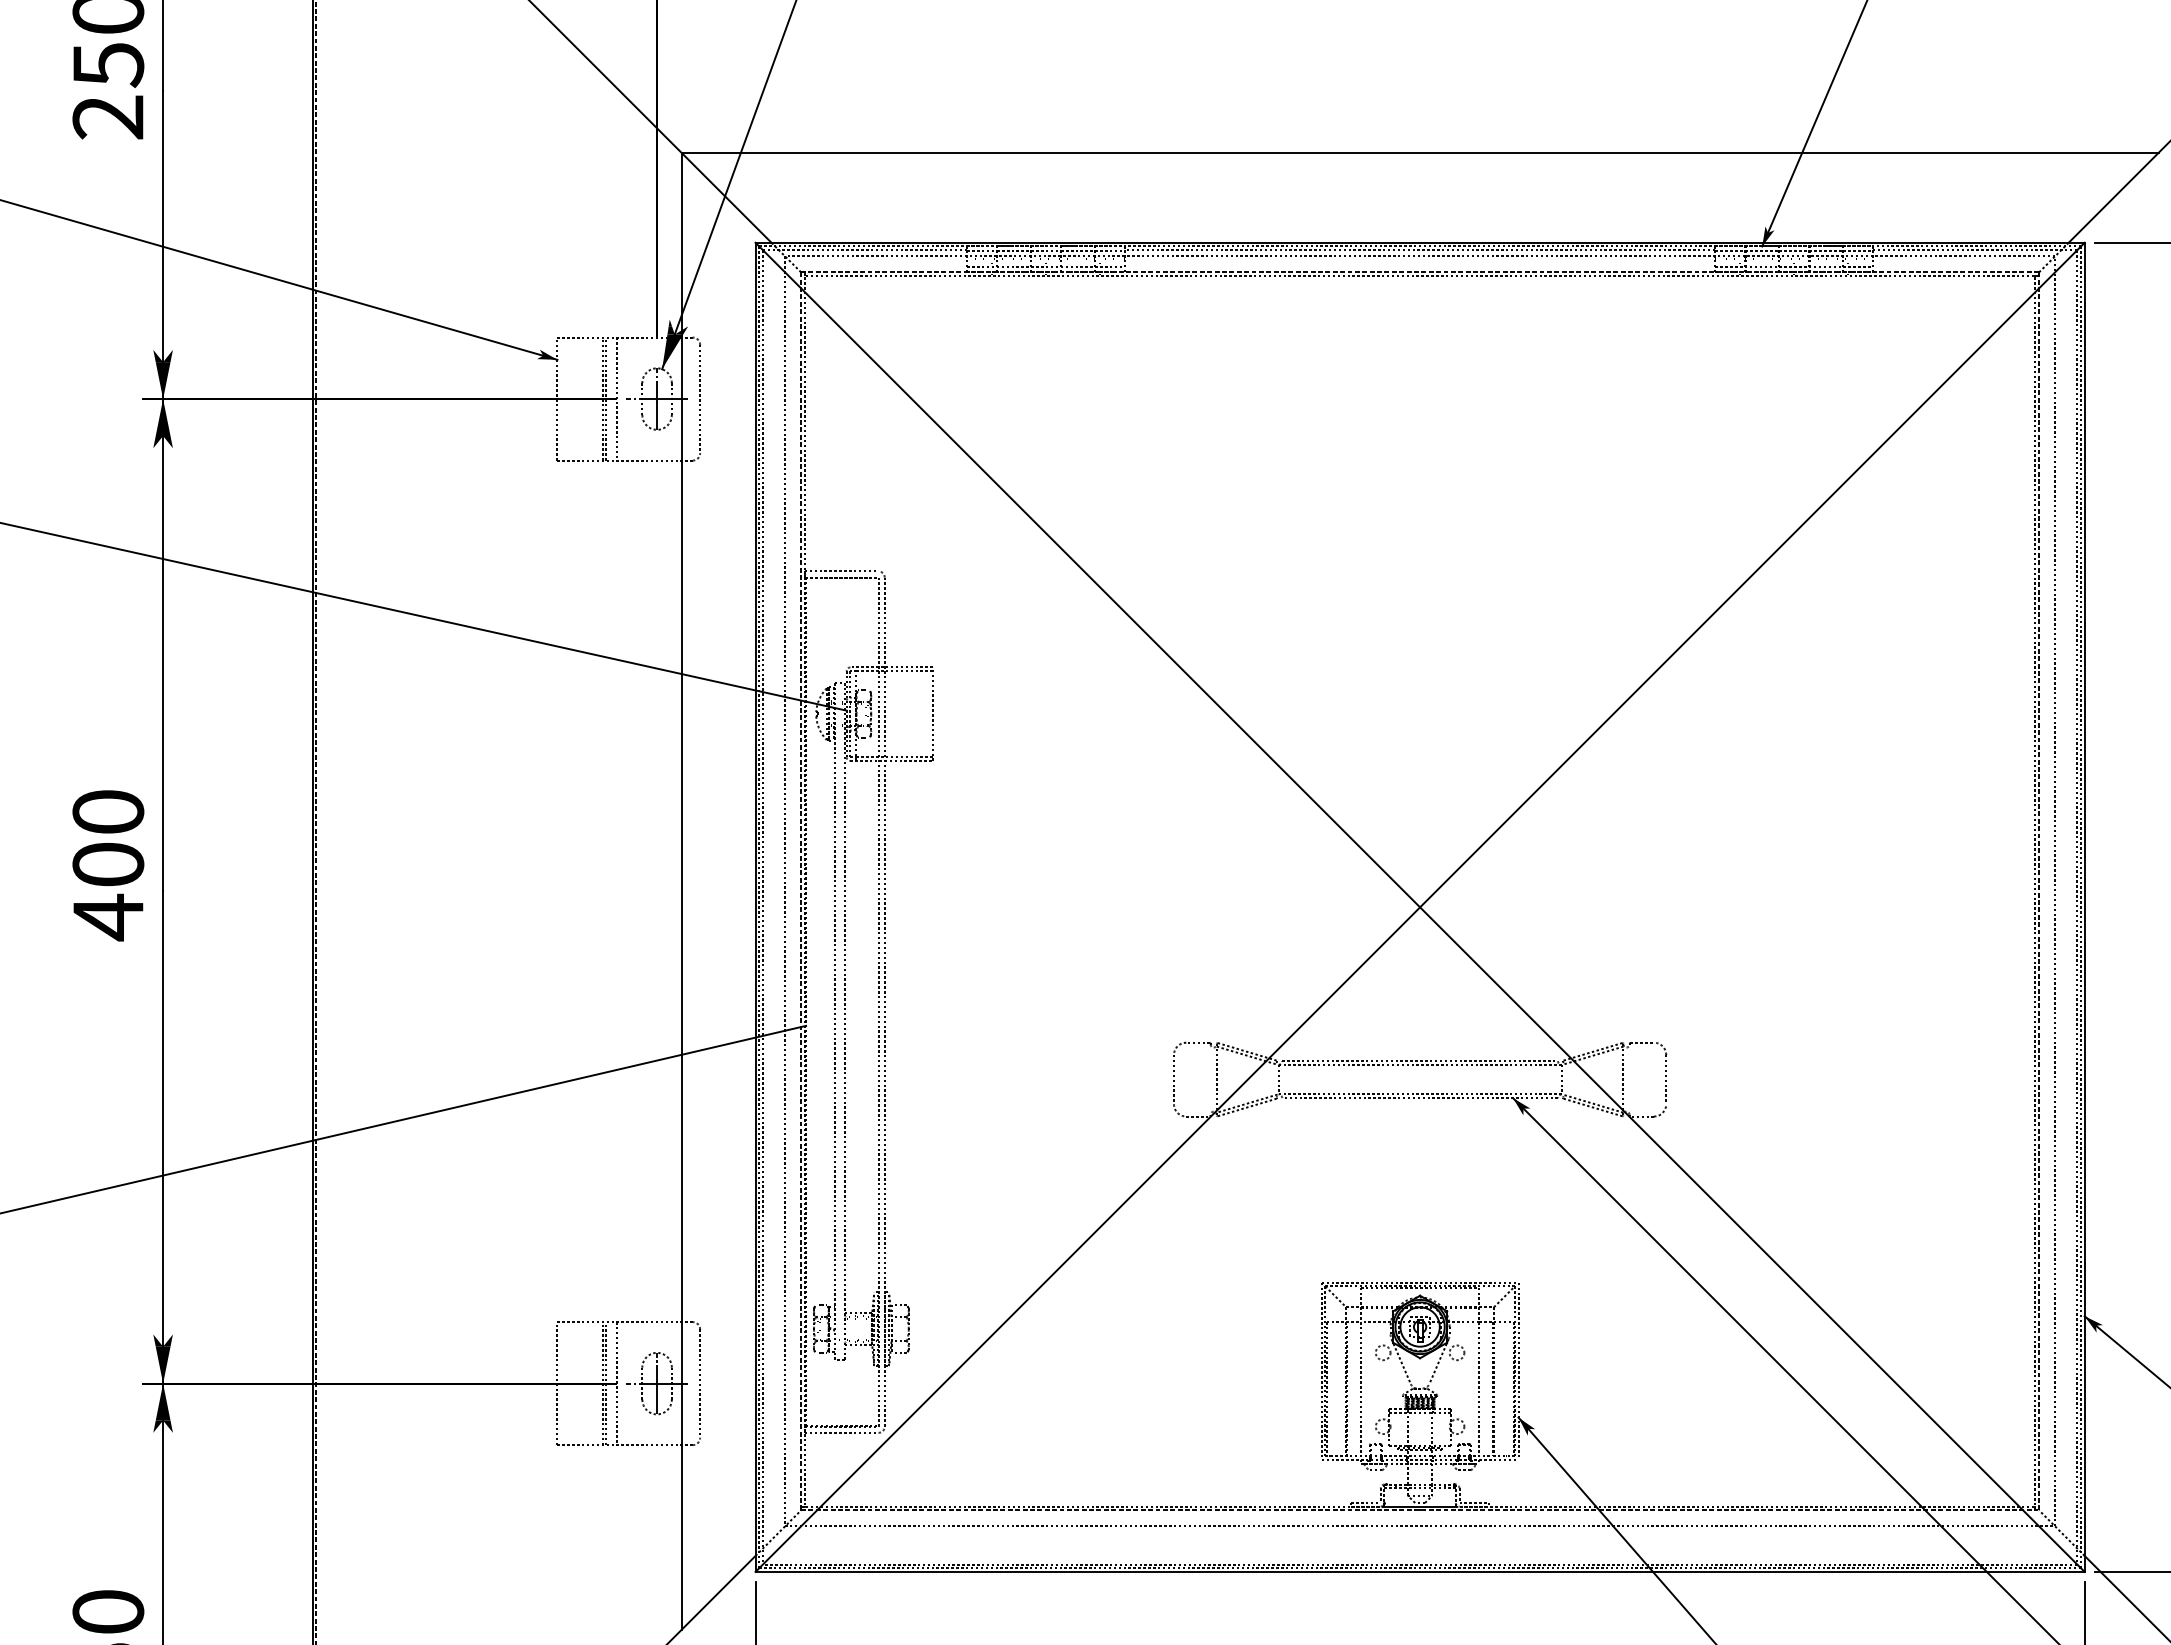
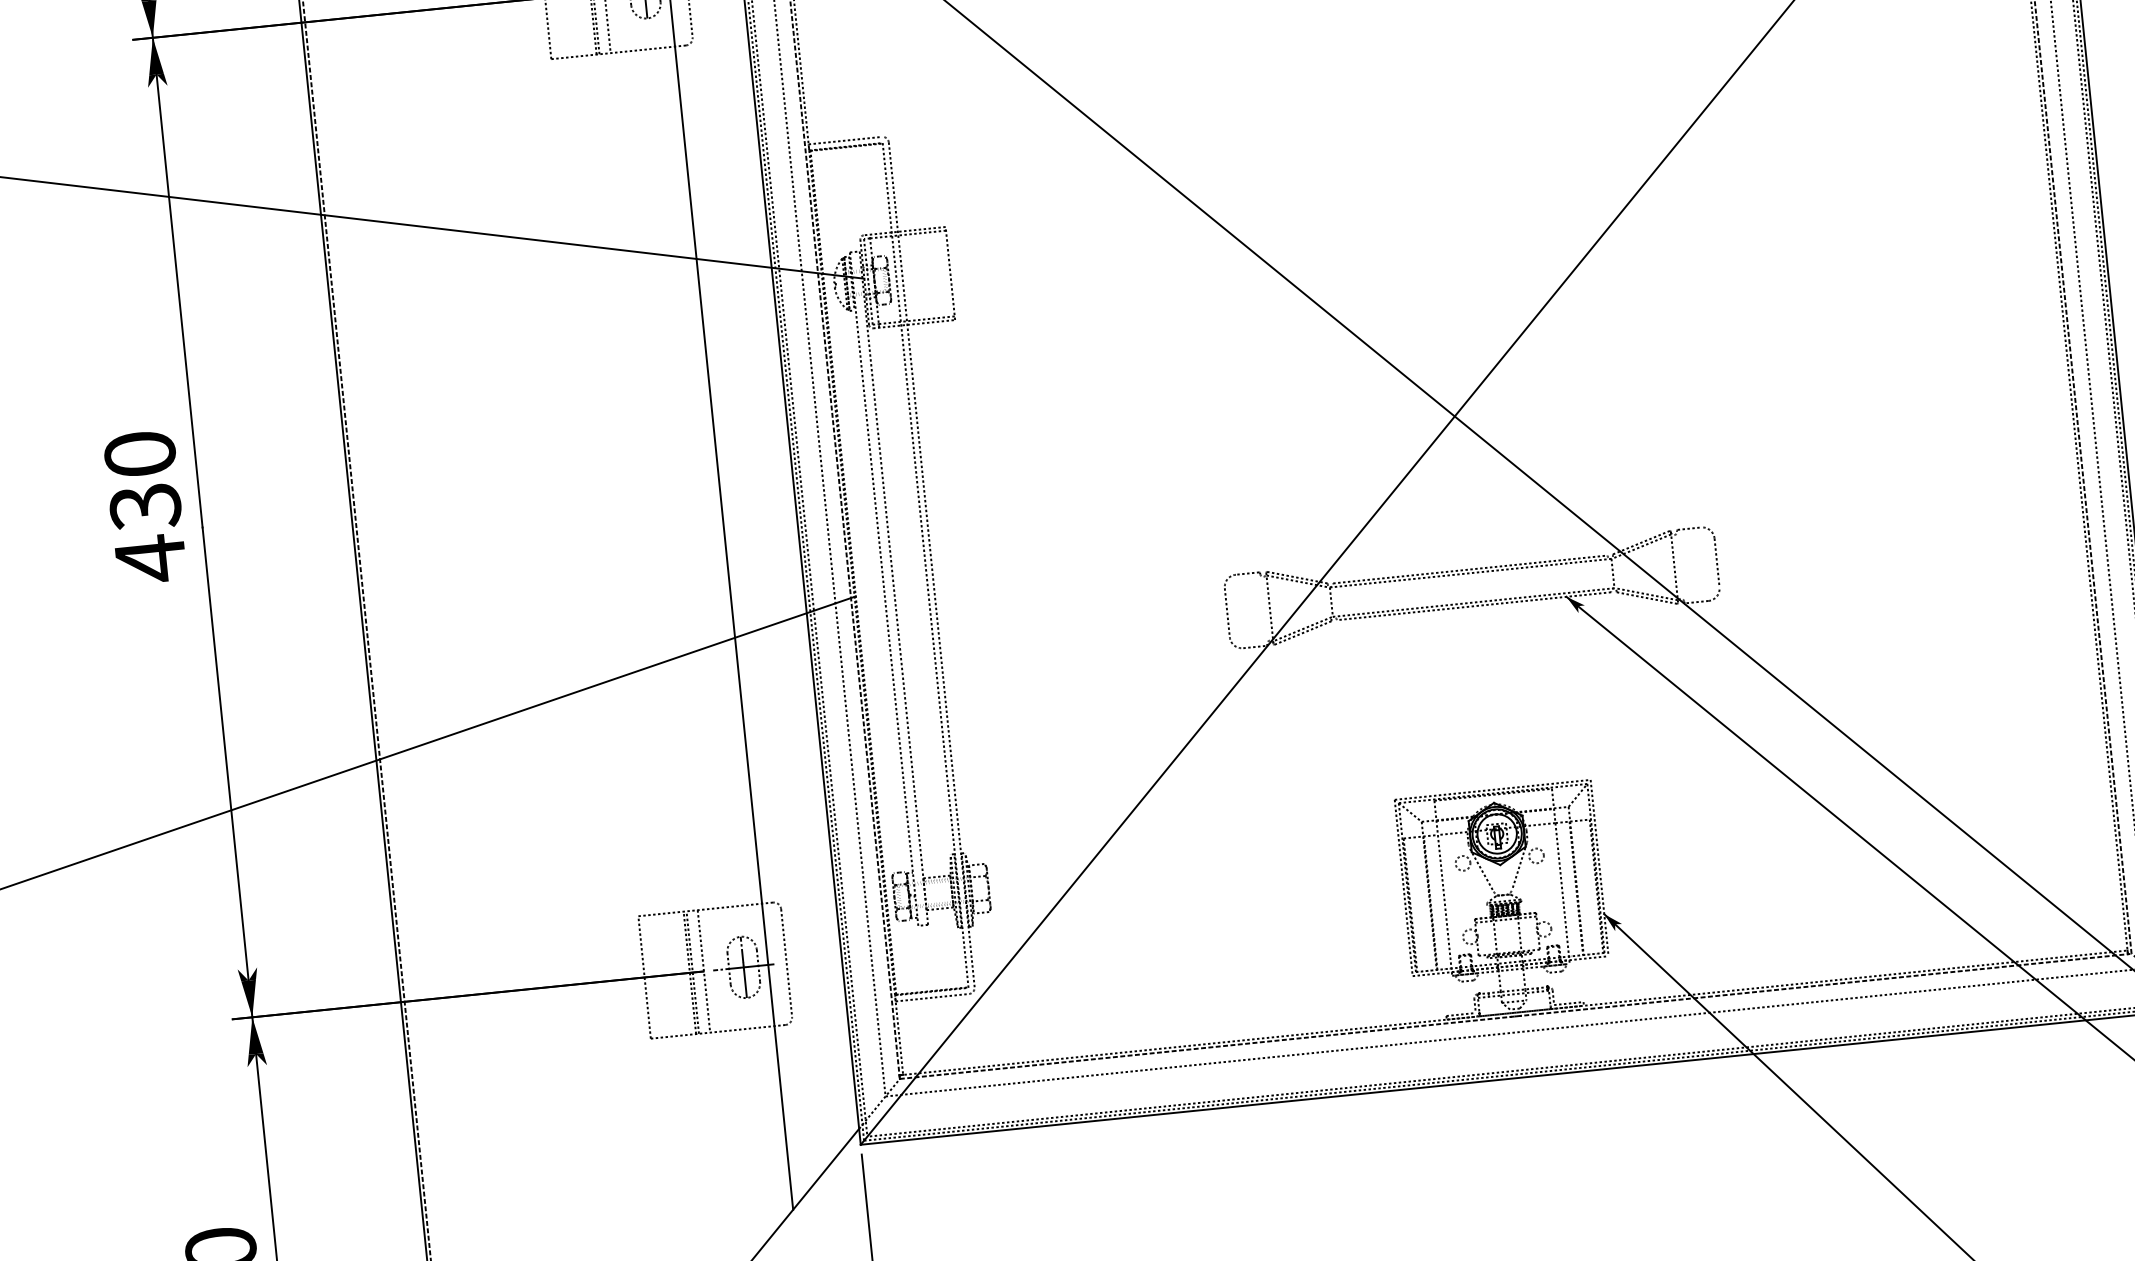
text: (108, 865) -> (145, 507), 400 -> 430

